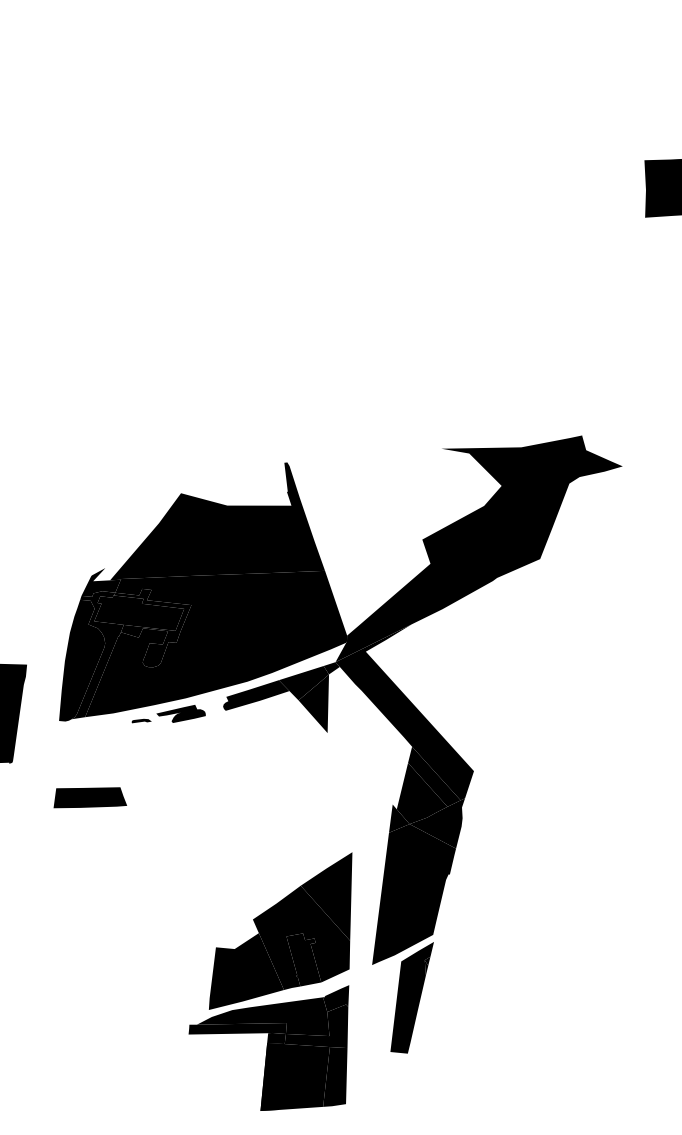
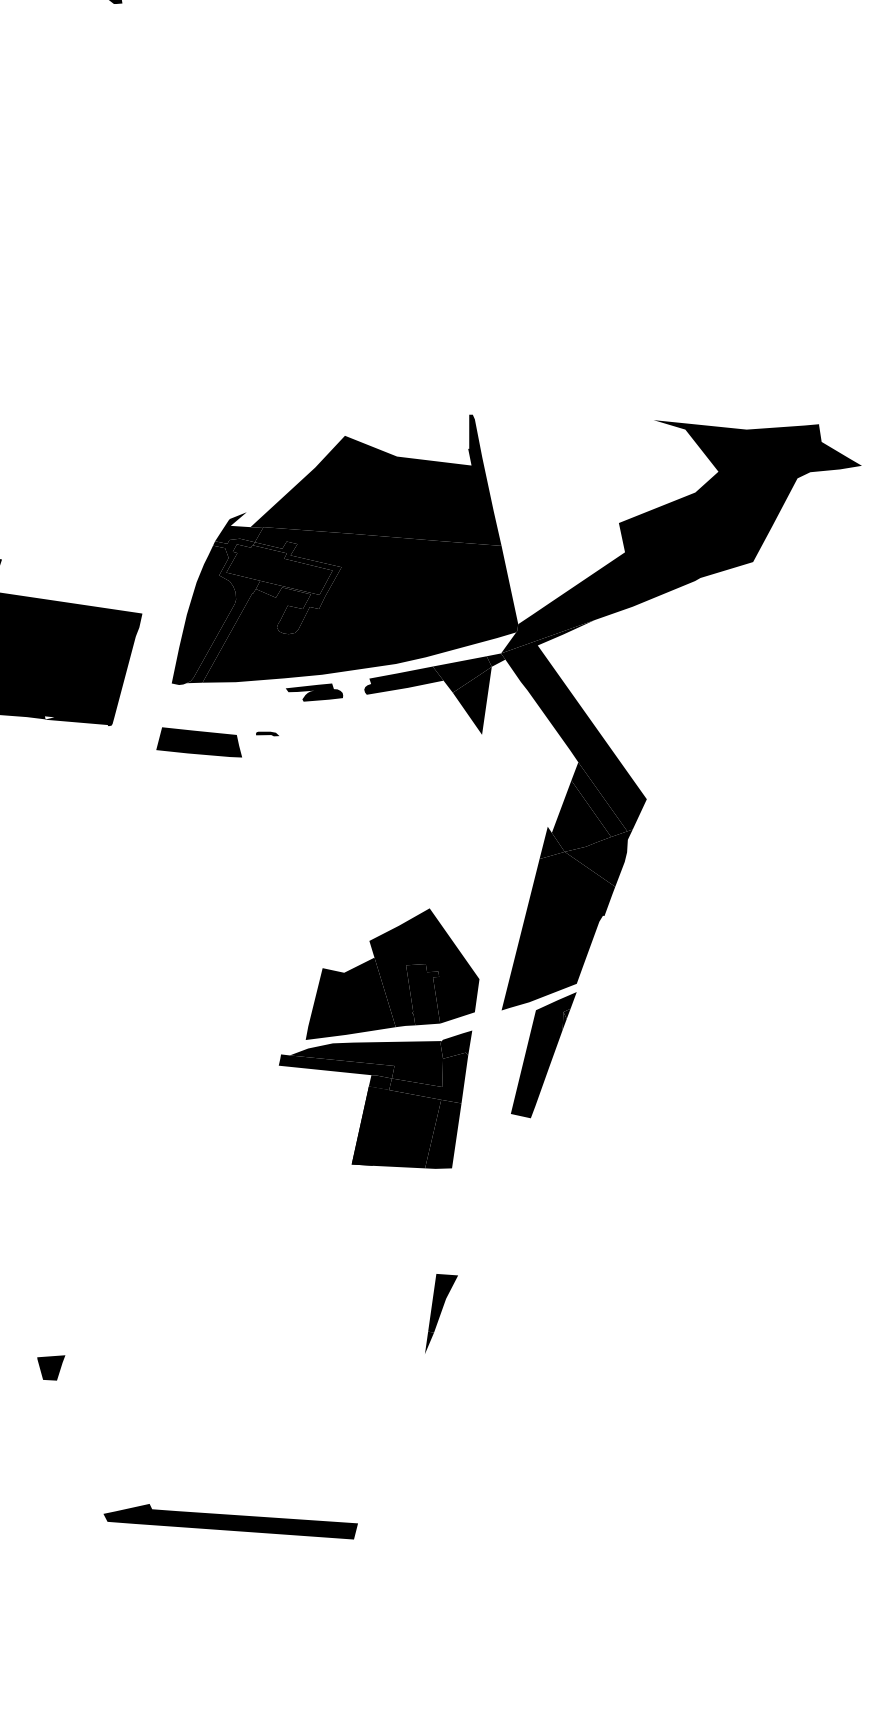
part: (141, 720) -> (267, 733), moved
part: (88, 797) -> (198, 742), moved
fill: (329, 898) -> (461, 927), removed

